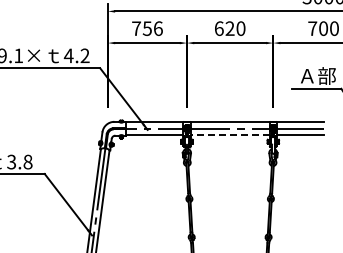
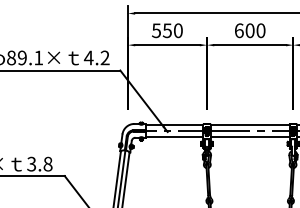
text: (147, 28) -> (167, 30), 756 -> 550
text: (229, 28) -> (249, 30), 620 -> 600
line: (230, 135) -> (250, 137), dashed -> solid

